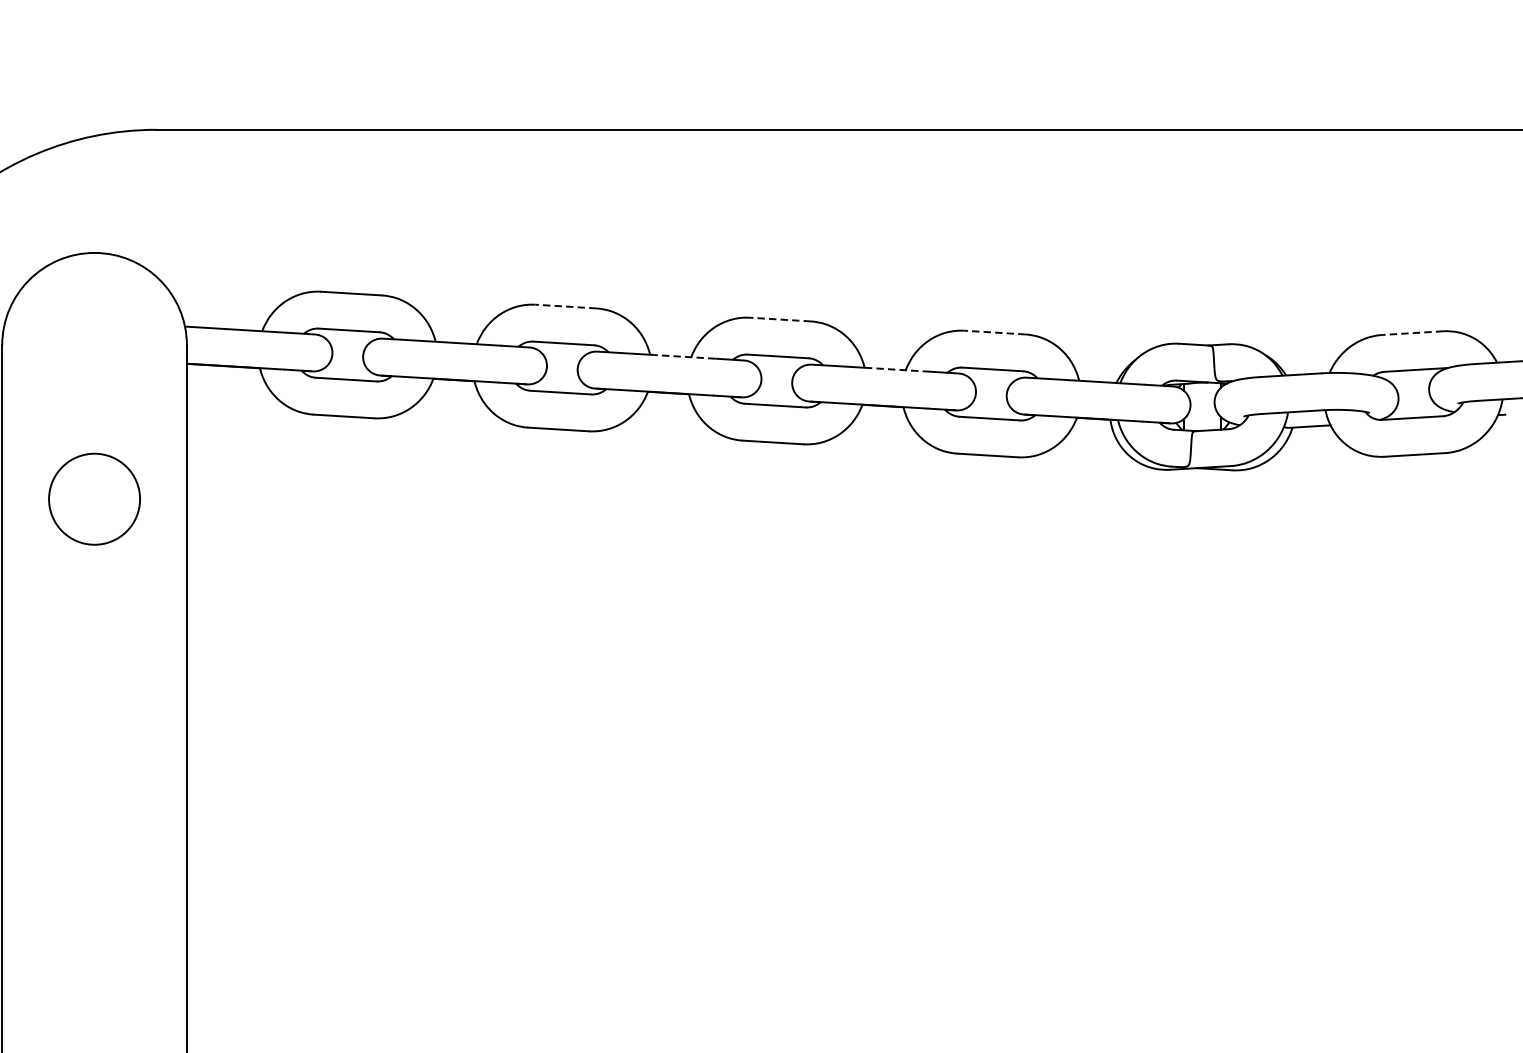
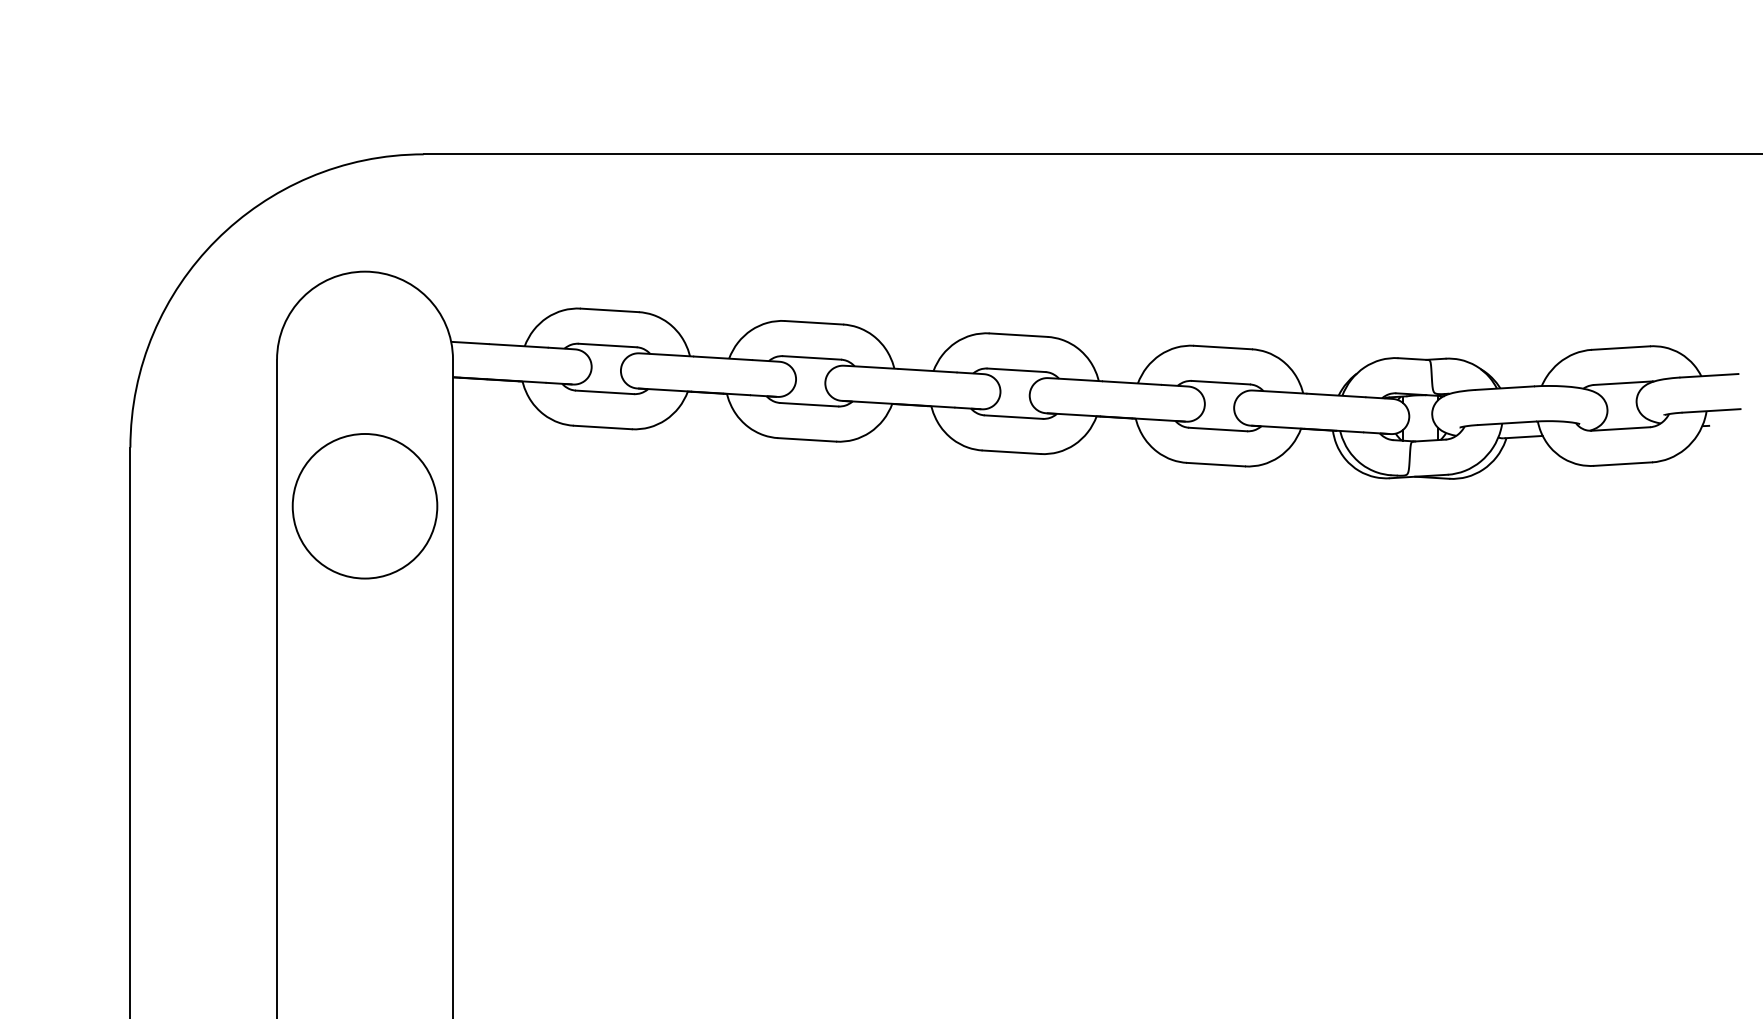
line: (565, 306) -> (813, 322), dashed -> solid
line: (780, 319) -> (1018, 335), dashed -> solid
line: (994, 332) -> (1222, 347), dashed -> solid
line: (1412, 333) -> (1620, 348), dashed -> solid
line: (684, 356) -> (927, 370), dashed -> solid
line: (898, 370) -> (1131, 383), dashed -> solid
circle: (94, 499) -> (364, 506), size x1.67

